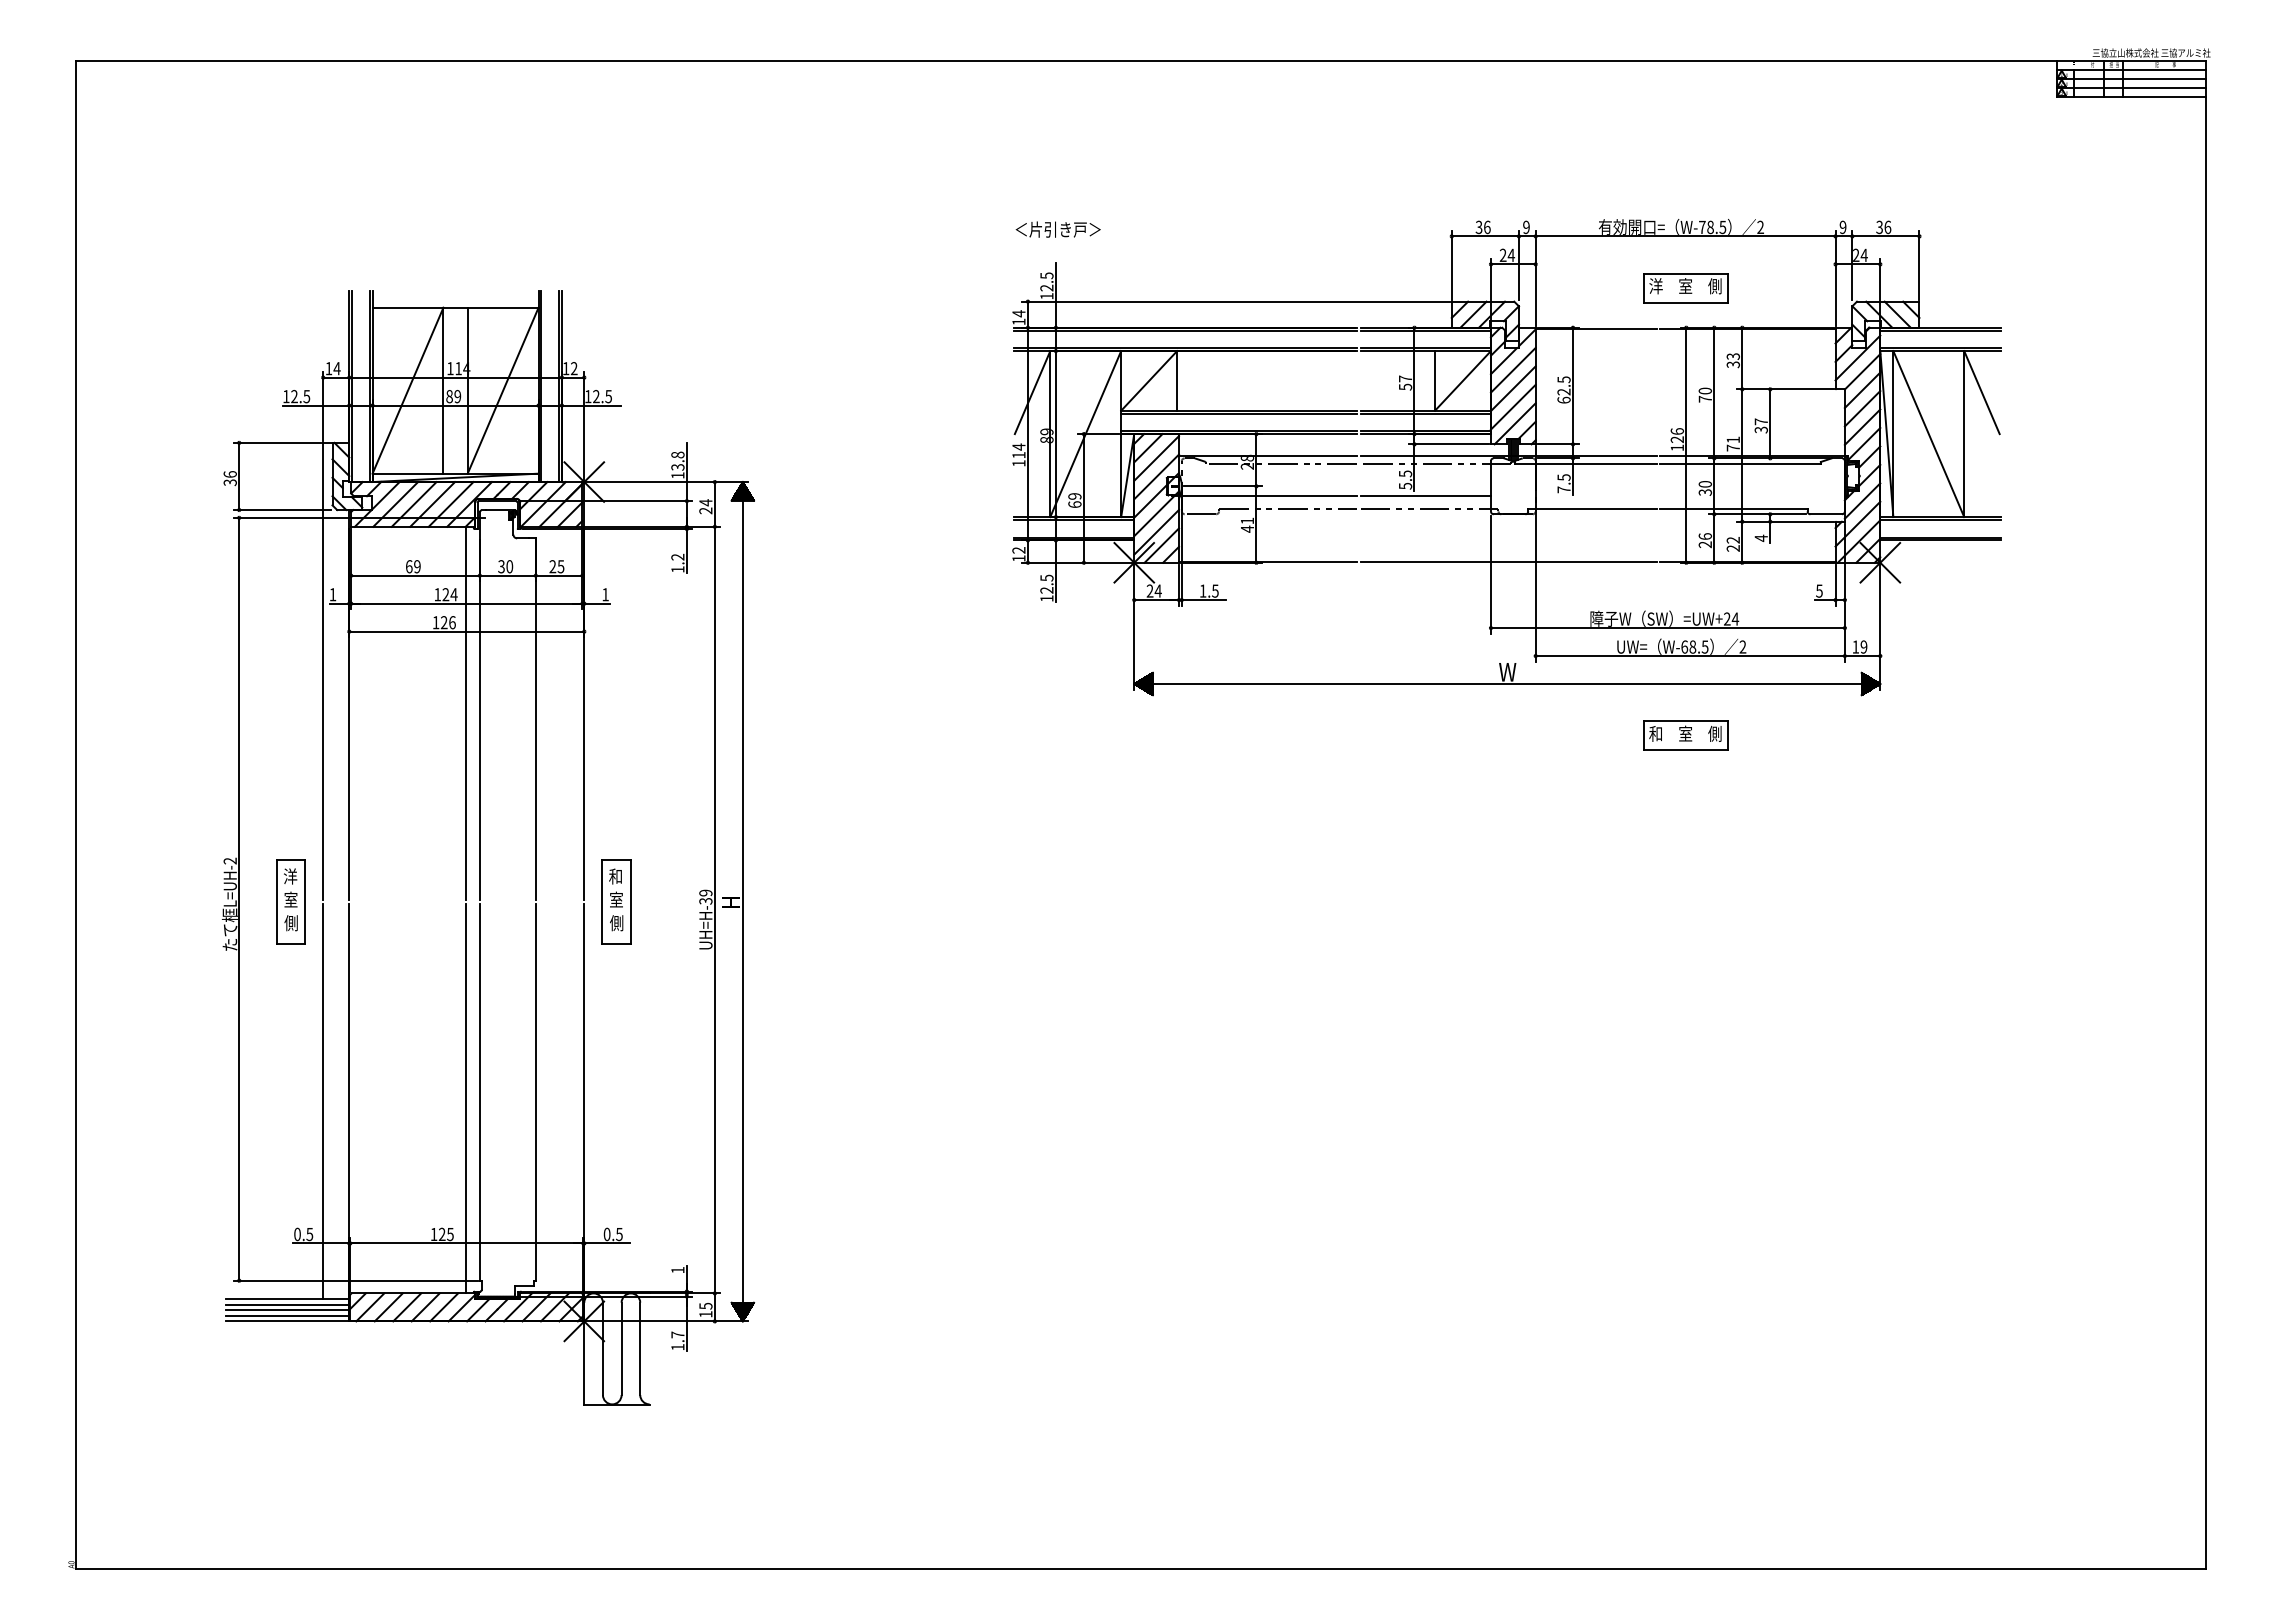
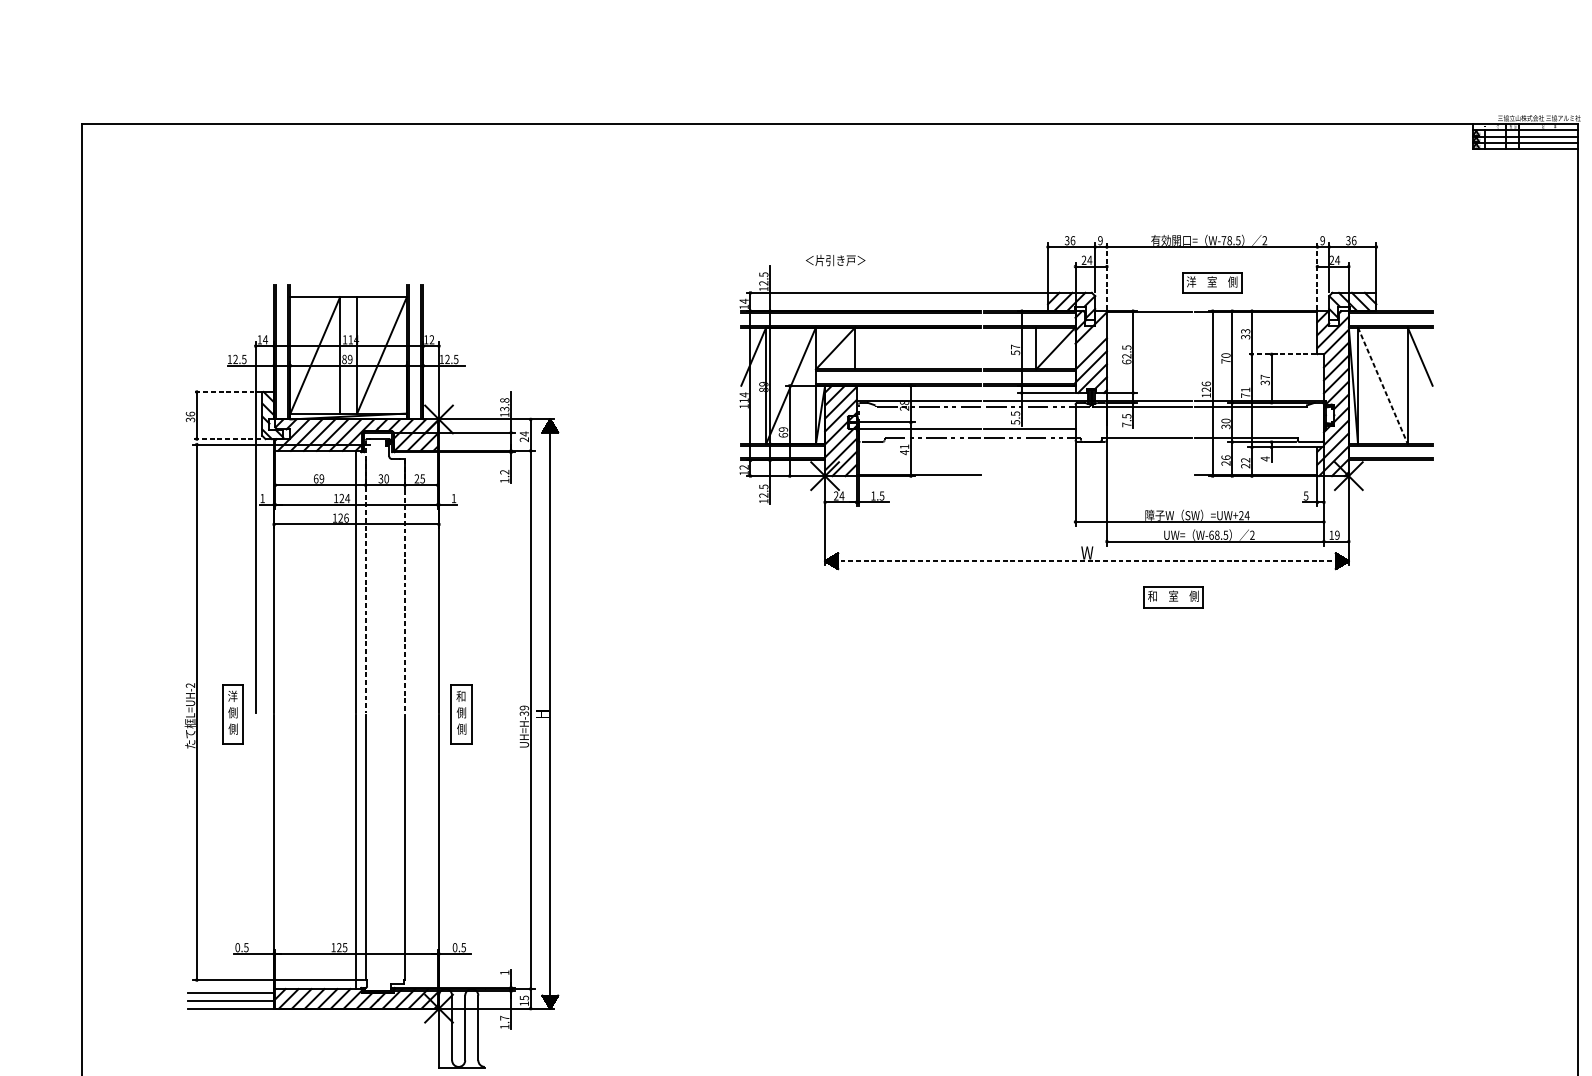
text: (1057, 229) -> (835, 260), moved
line: (1535, 278) -> (1106, 276), solid -> dashed
line: (1835, 278) -> (1317, 276), solid -> dashed
line: (1512, 369) -> (1090, 340), removed
line: (1784, 389) -> (1281, 354), solid -> dashed
line: (1929, 434) -> (1383, 386), solid -> dashed
line: (277, 442) -> (223, 391), solid -> dashed
line: (281, 510) -> (226, 439), solid -> dashed
line: (1508, 561) -> (1087, 475), removed
line: (1507, 684) -> (1087, 561), solid -> dashed
line: (479, 706) -> (365, 577), solid -> dashed
line: (535, 719) -> (404, 586), solid -> dashed
part: (1685, 735) -> (1173, 597), moved
text: (290, 899) -> (232, 712), 室 -> 側
text: (615, 899) -> (460, 712), 室 -> 側
line: (323, 1101) -> (255, 854), removed
line: (287, 1304) -> (230, 996), removed
line: (287, 1315) -> (230, 1004), removed

